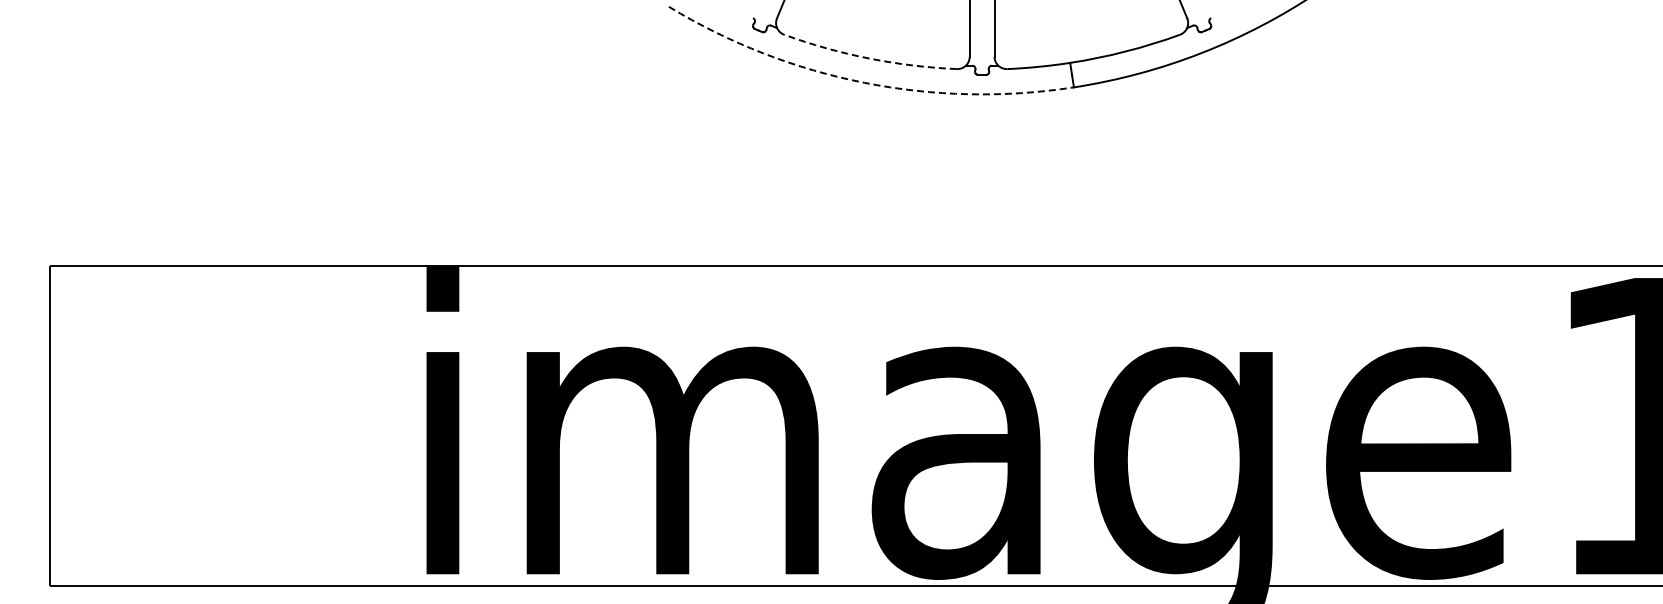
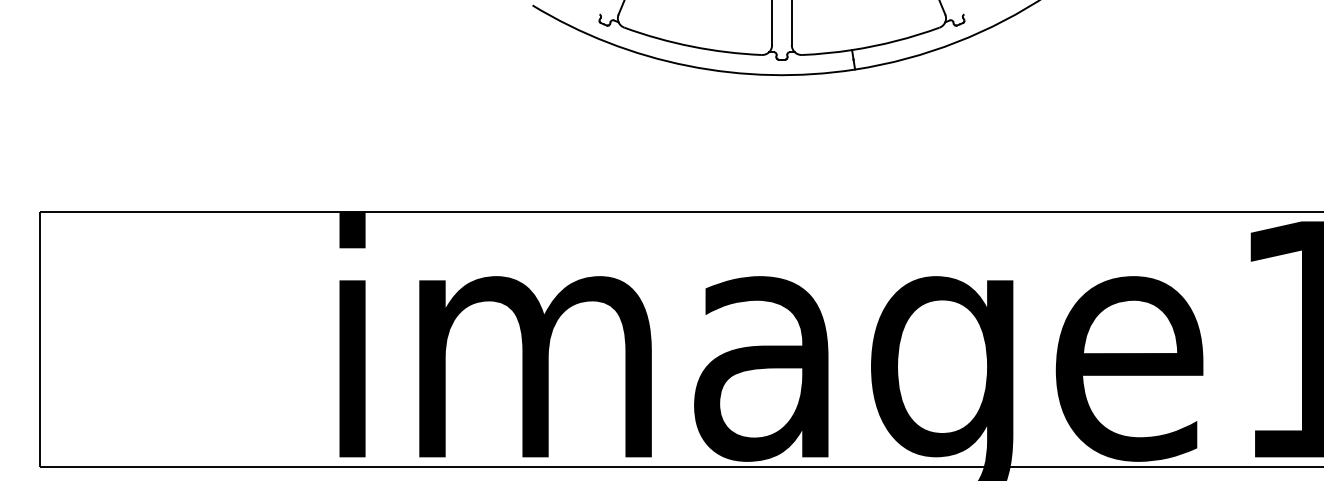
arc: (869, 58) -> (692, 46), dashed -> solid
arc: (864, 82) -> (688, 65), dashed -> solid

